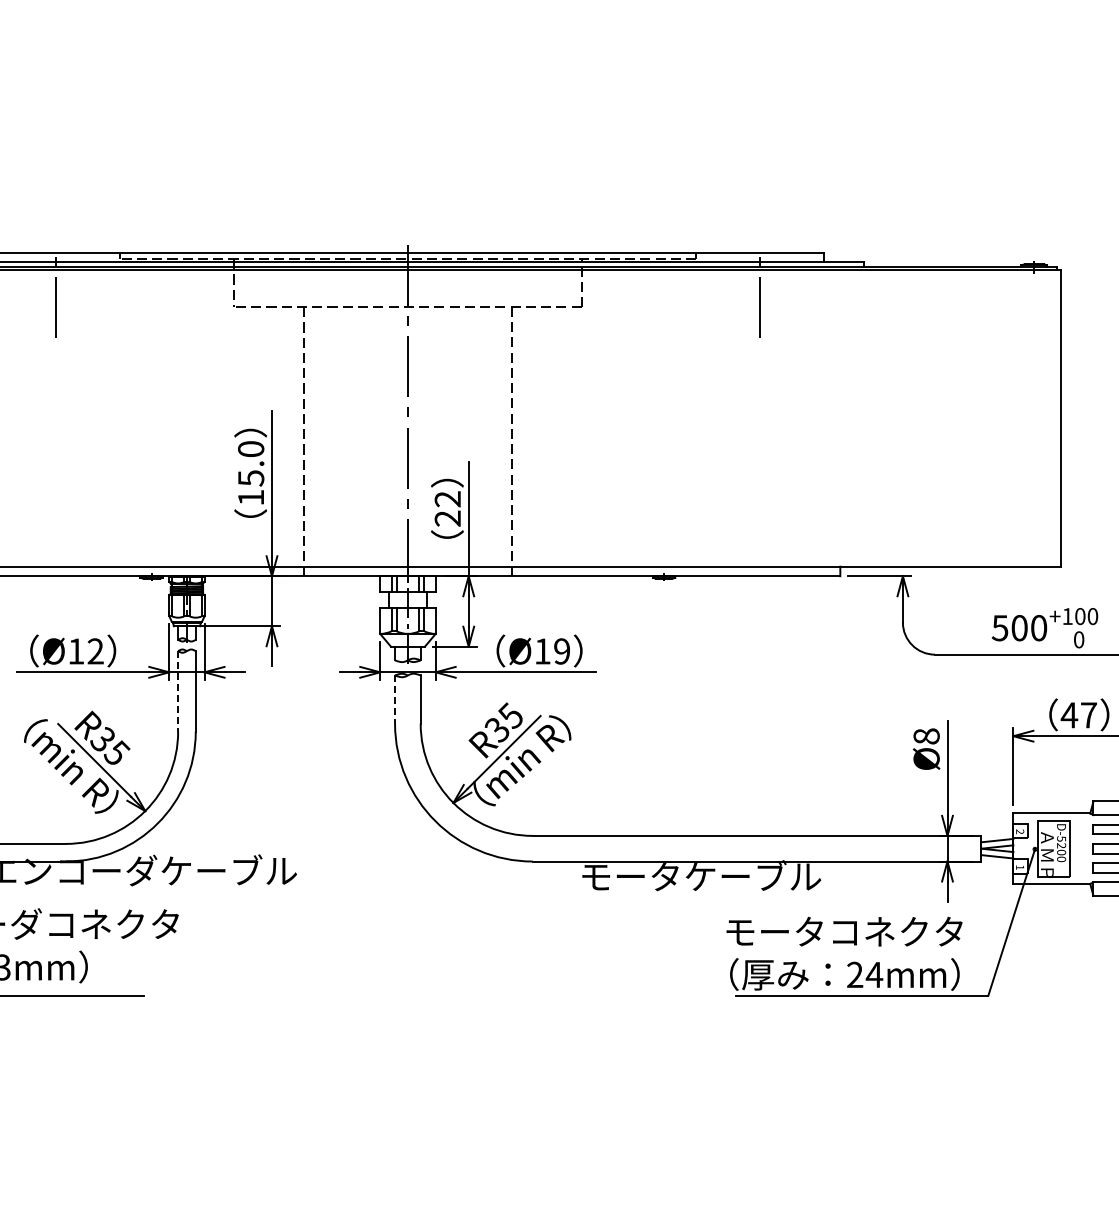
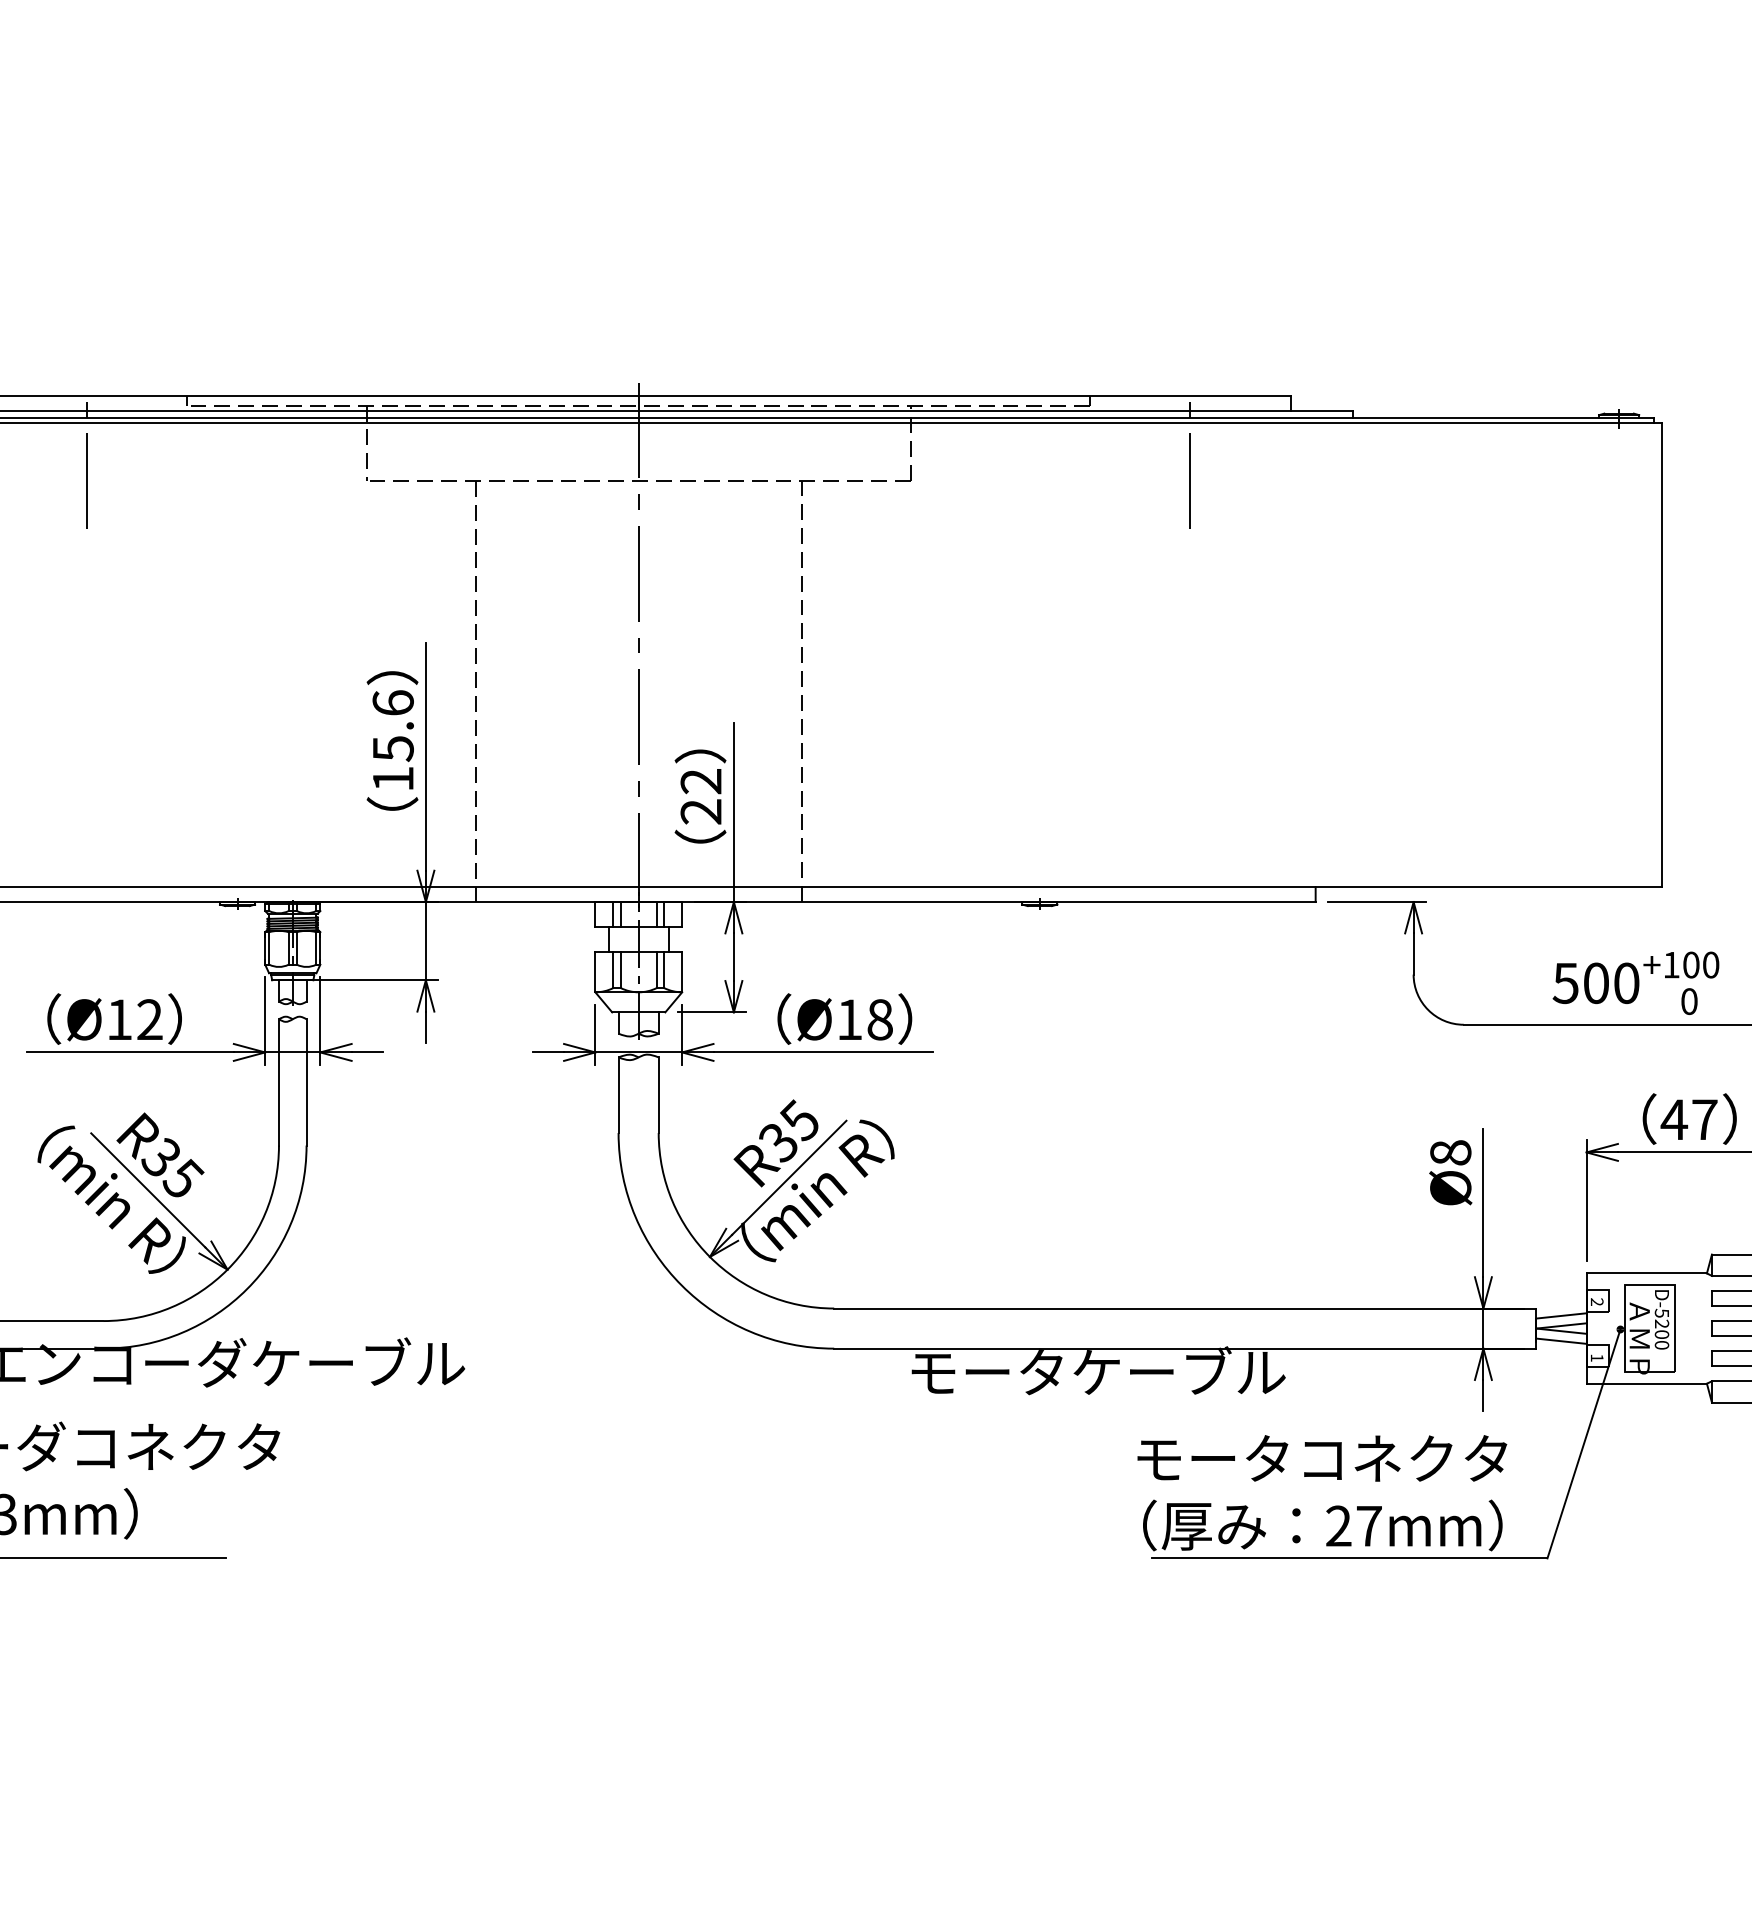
text: (251, 448) -> (393, 702), 15.0 -> 15.6
text: (562, 651) -> (880, 1019), Ø19 -> Ø18
line: (178, 691) -> (279, 1082), dashed -> solid
line: (395, 700) -> (619, 1096), dashed -> solid
text: (874, 974) -> (1369, 1525), 24mm -> 27mm

